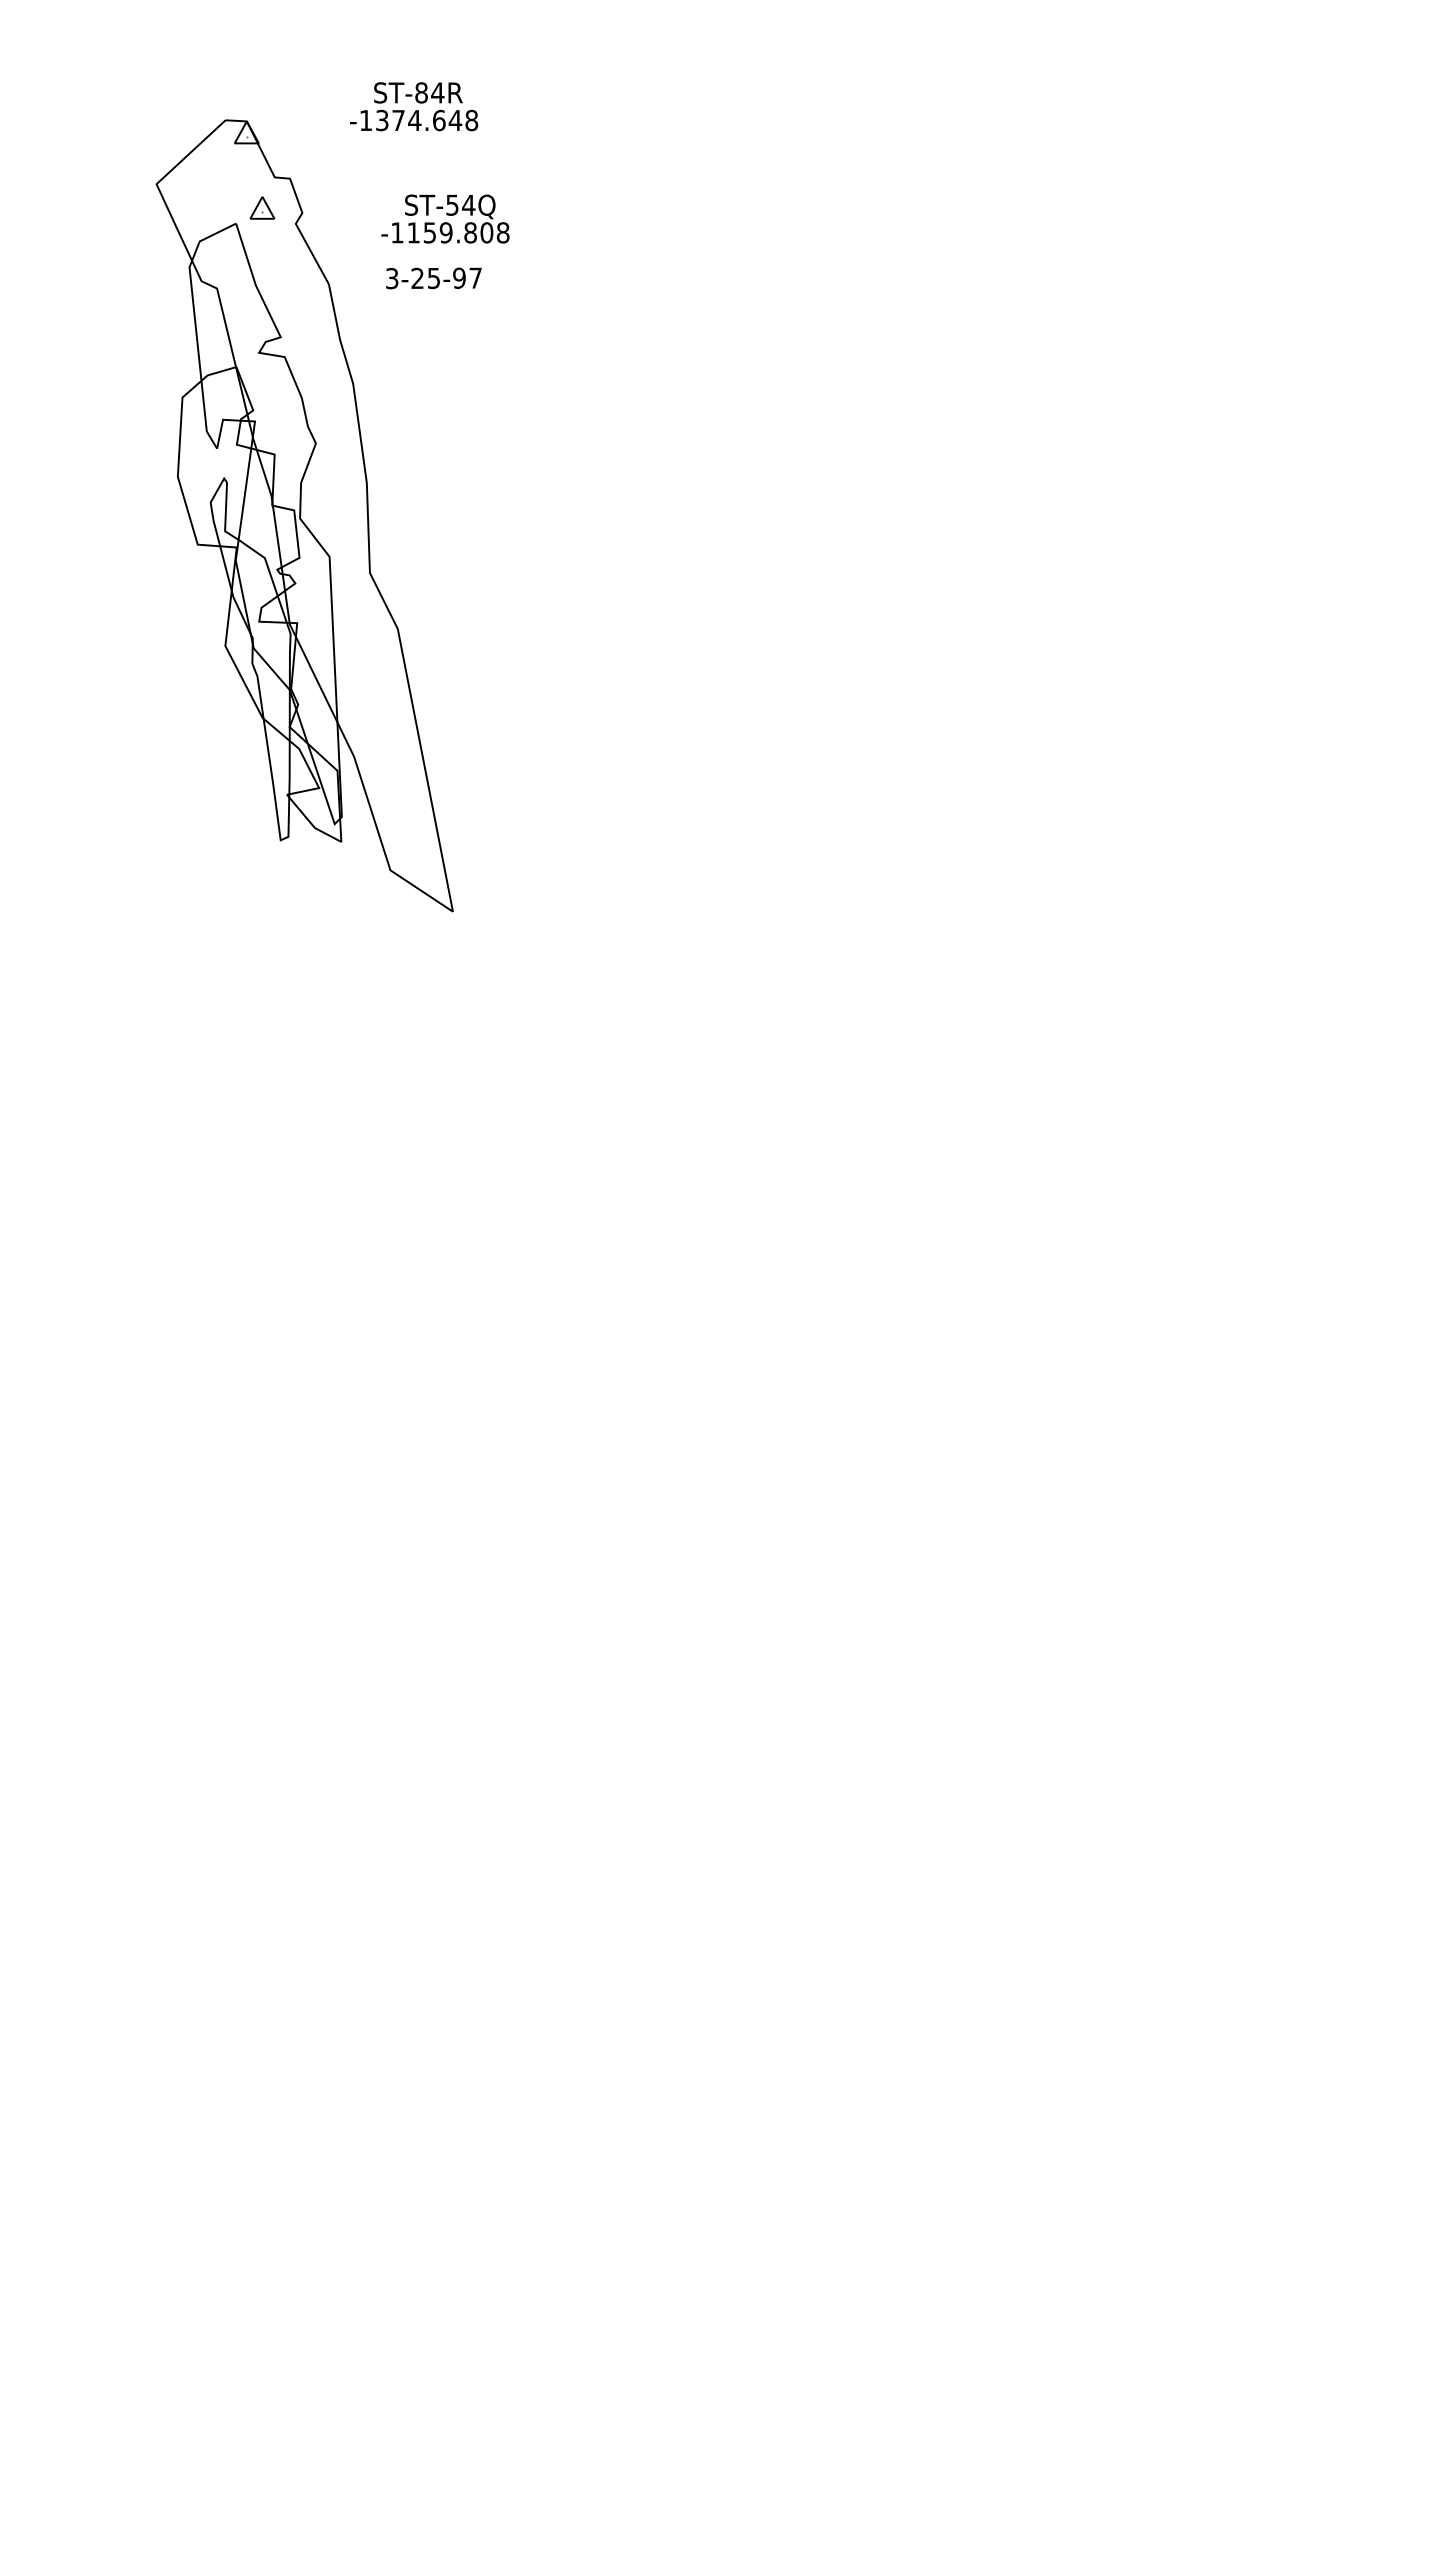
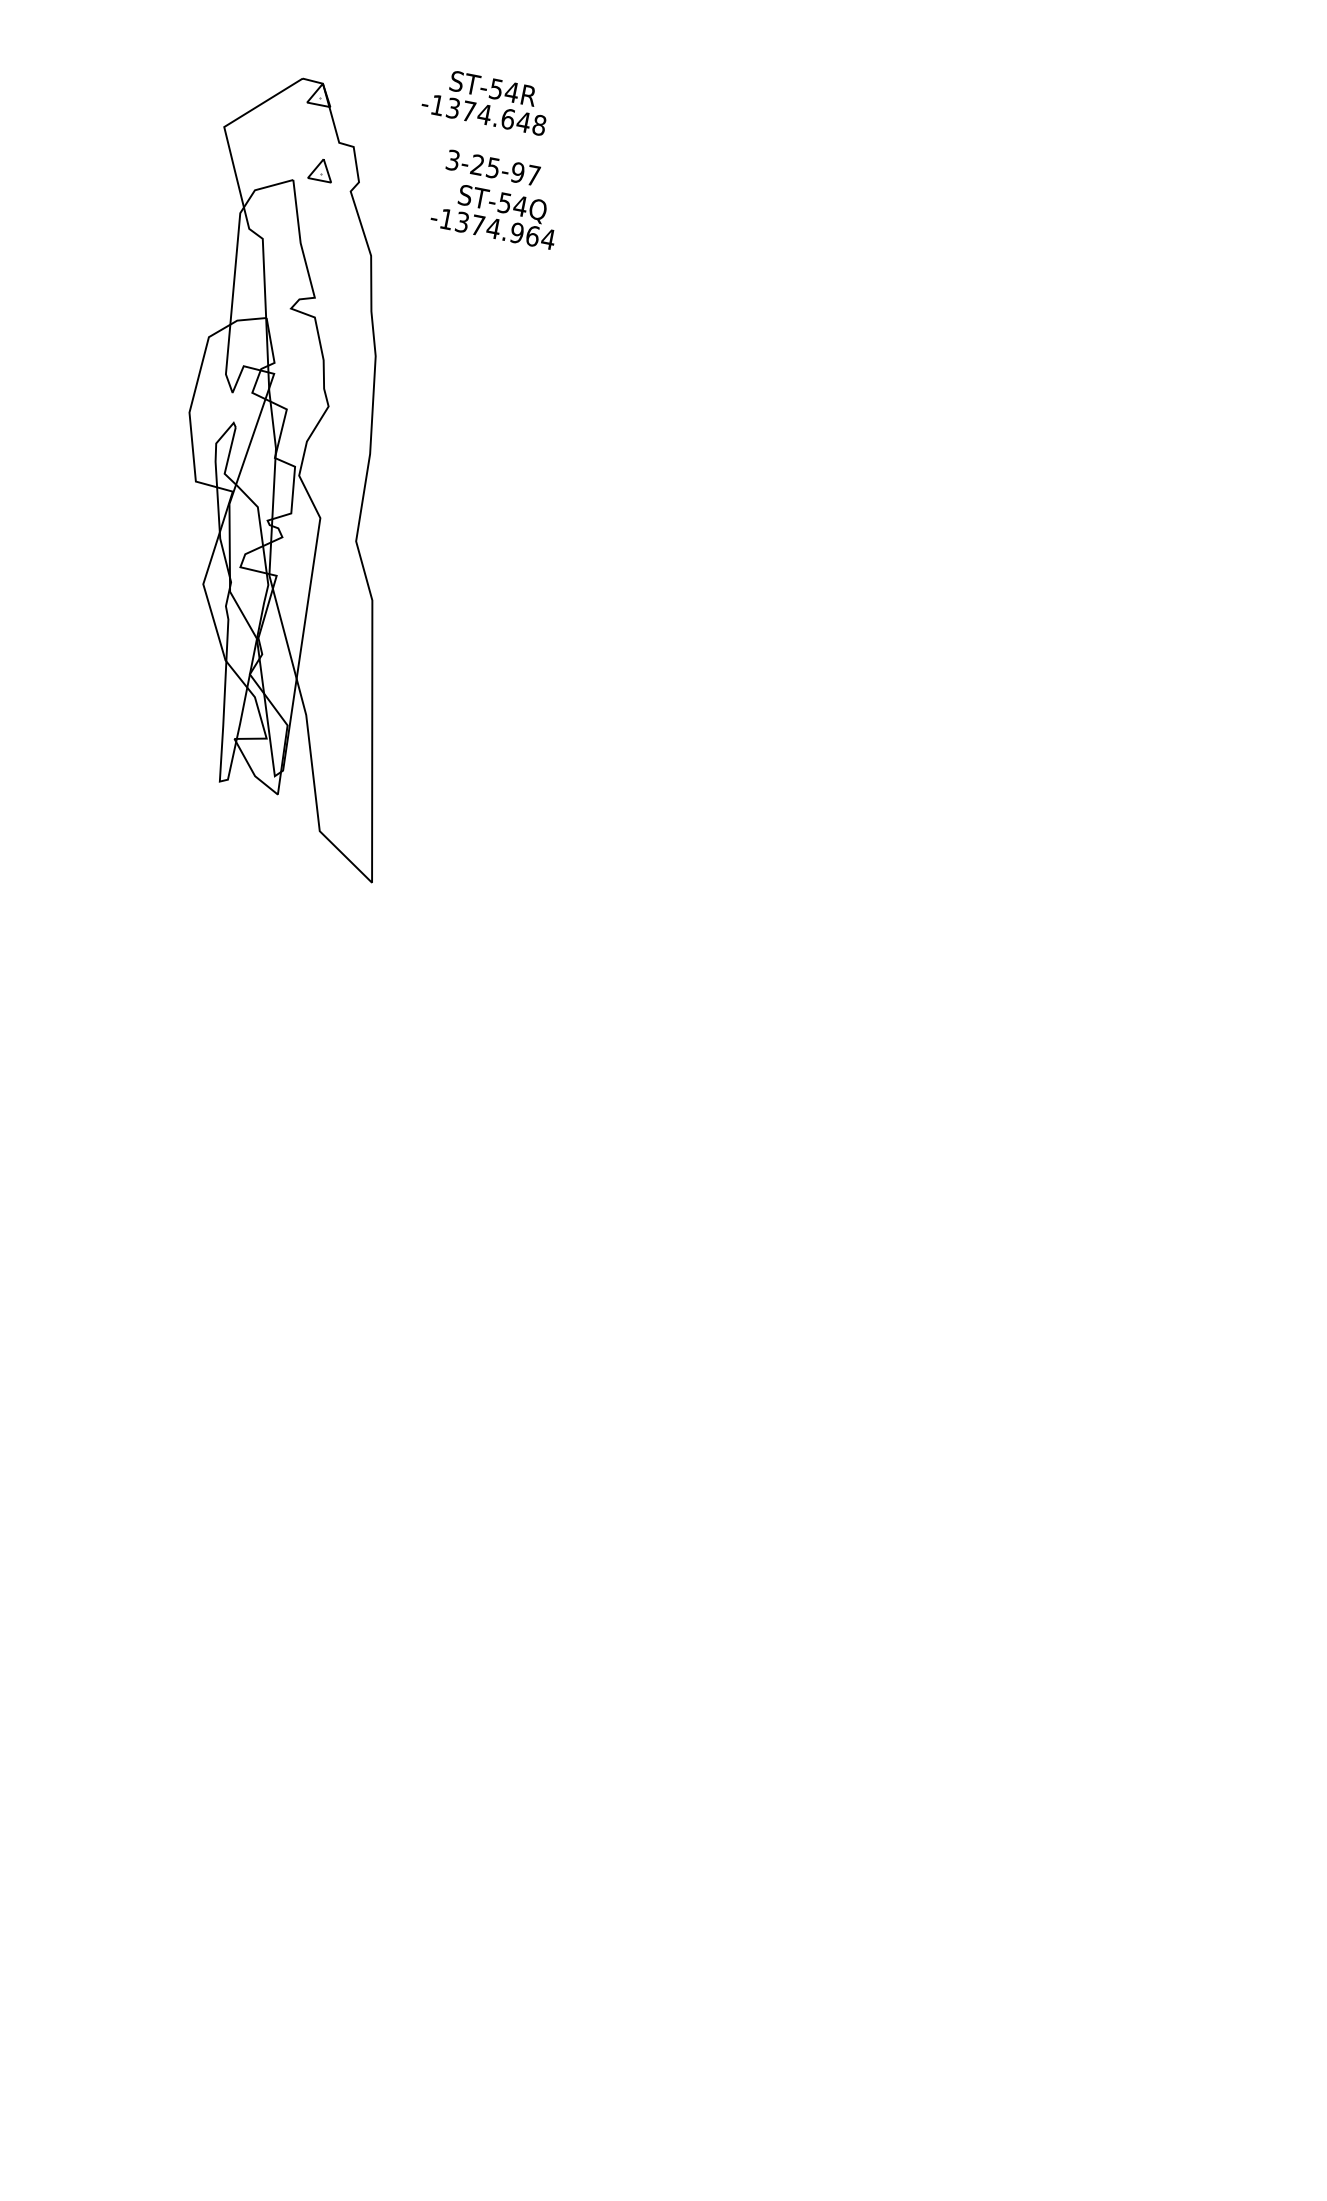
text: (421, 92) -> (496, 88), ST-84R -> ST-54R
text: (458, 232) -> (505, 230), -1159.808 -> -1374.964
text: (433, 278) -> (492, 168), moved

